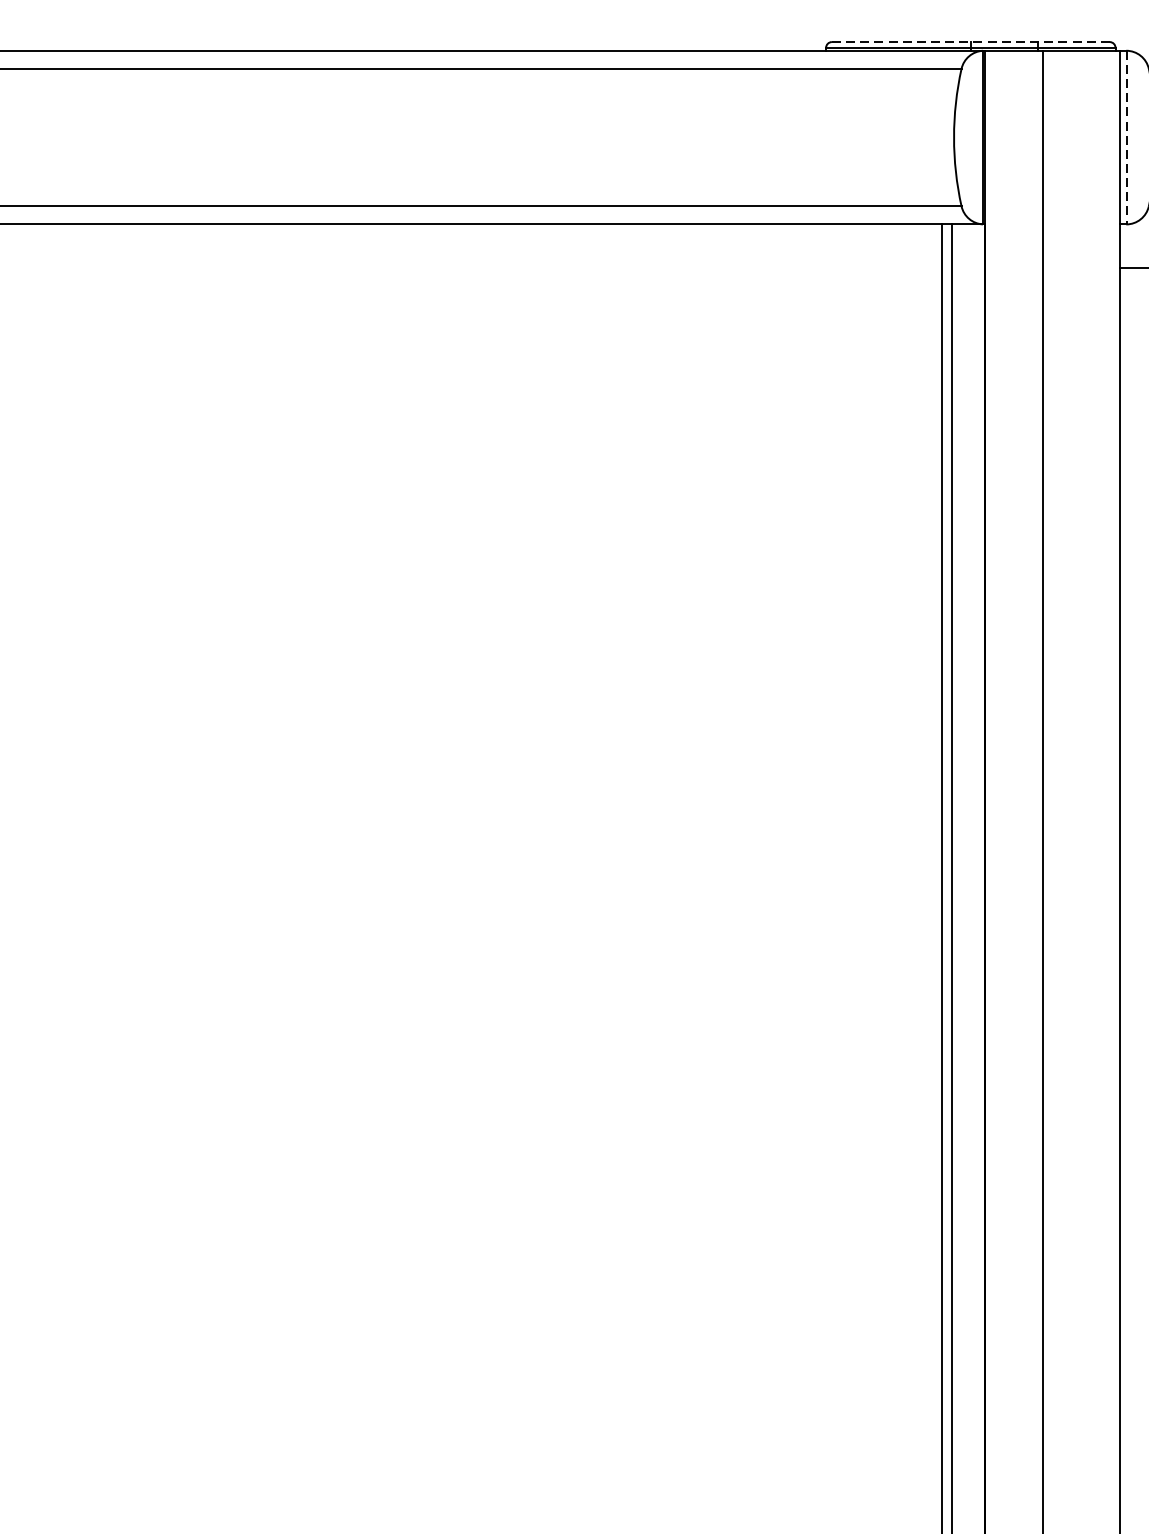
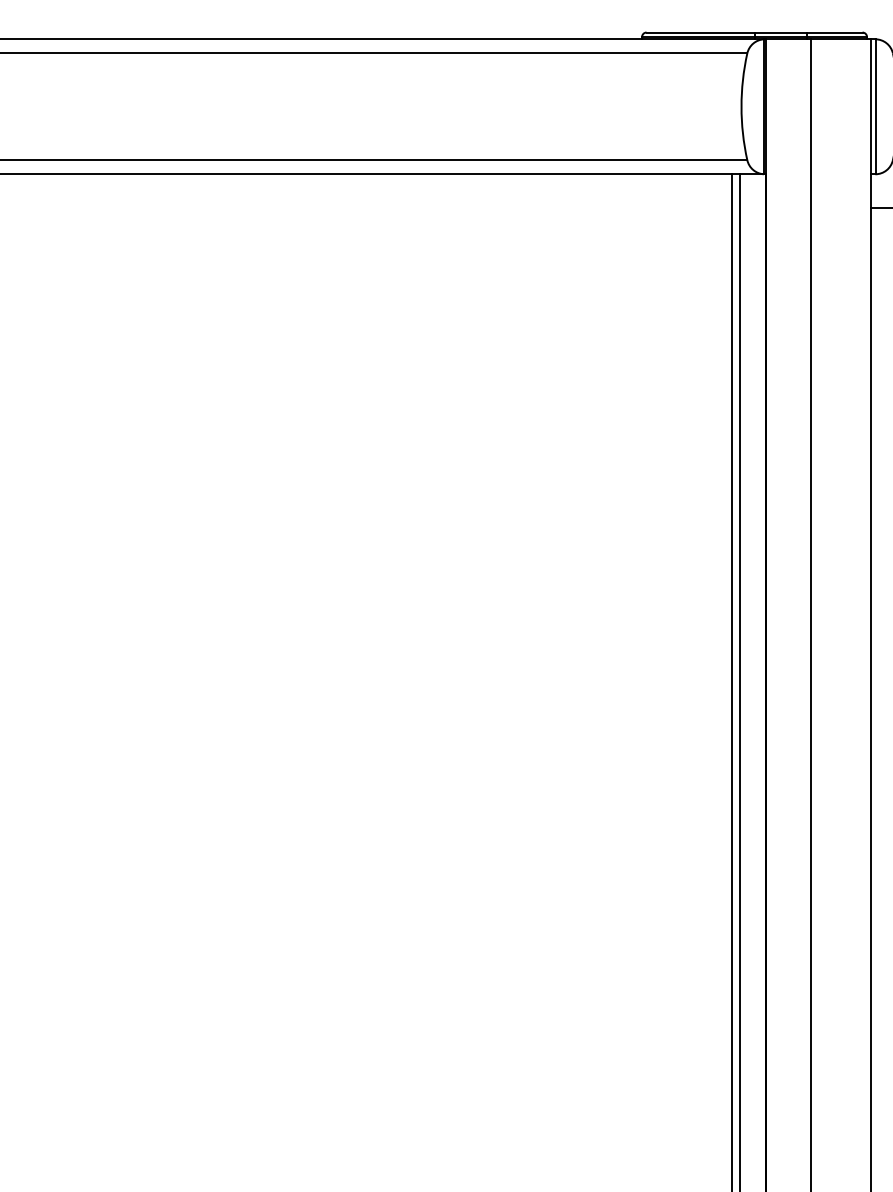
line: (970, 42) -> (754, 32), dashed -> solid
line: (1127, 138) -> (876, 107), dashed -> solid

